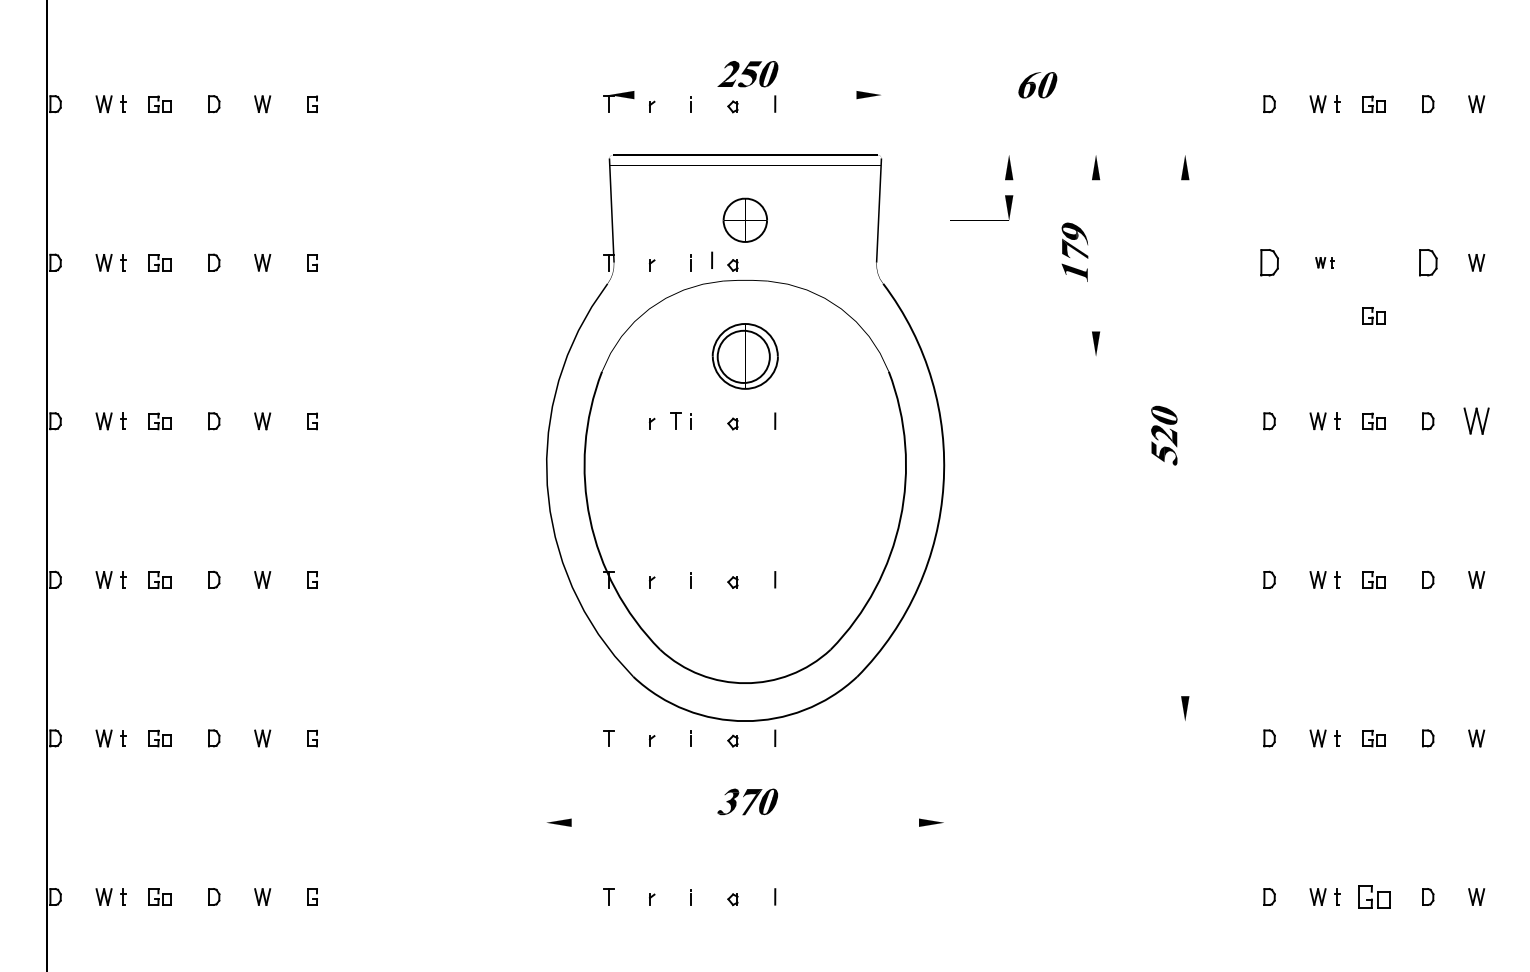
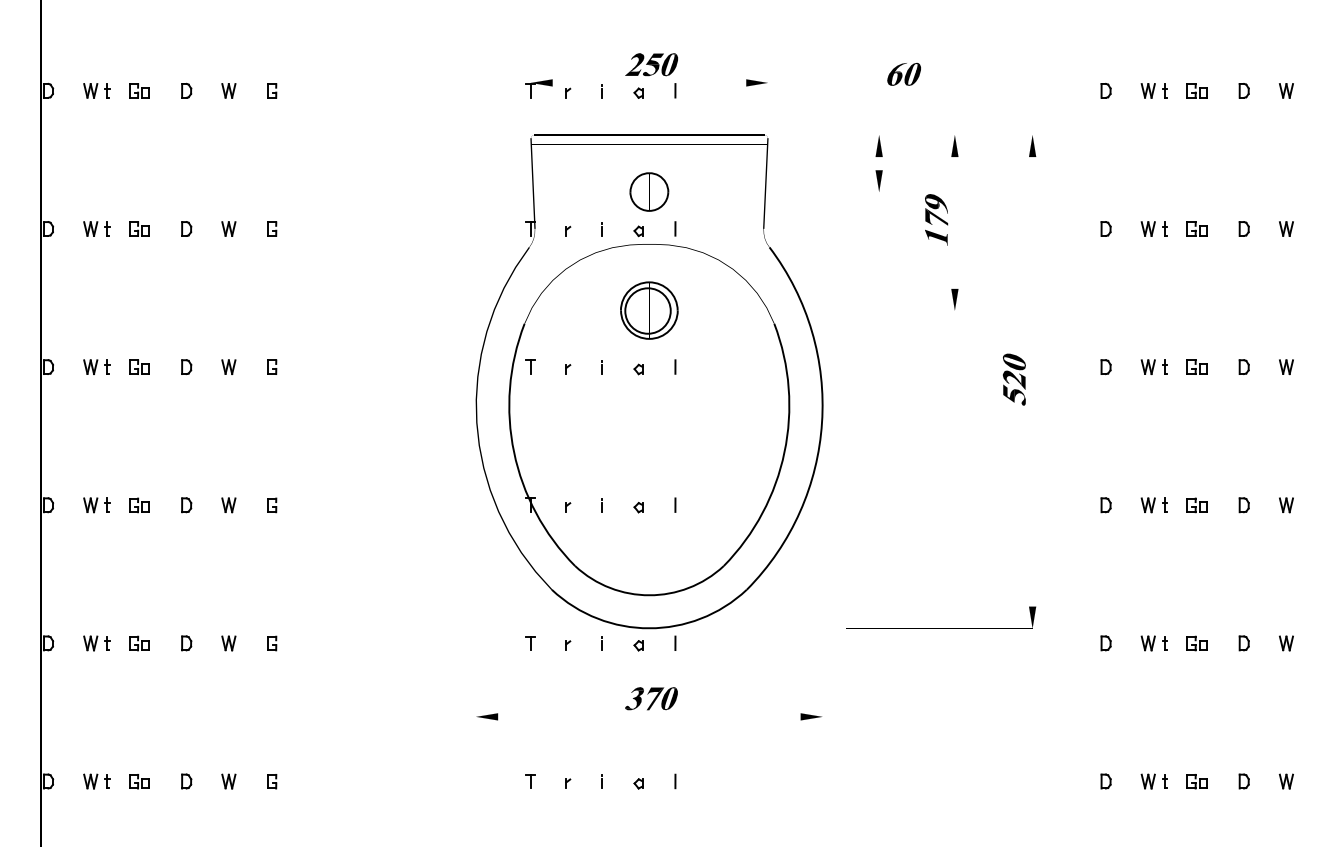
line: (712, 259) -> (675, 228), moved
part: (1268, 262) -> (1105, 228), size x0.62
part: (1324, 262) -> (1153, 228), size x1.67
part: (1427, 262) -> (1243, 228), size x0.62
part: (1373, 314) -> (1196, 228), moved
part: (675, 420) -> (530, 366), moved
part: (1476, 421) -> (1286, 367), size x0.62
part: (1373, 896) -> (1196, 781), size x0.71

